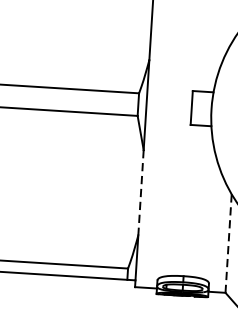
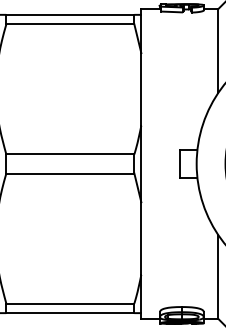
line: (141, 193) -> (141, 239), dashed -> solid
line: (228, 243) -> (218, 276), dashed -> solid

